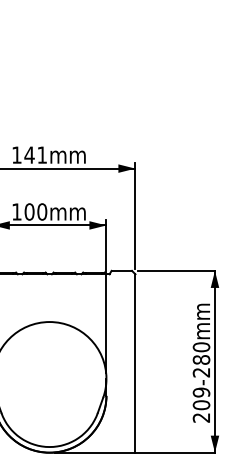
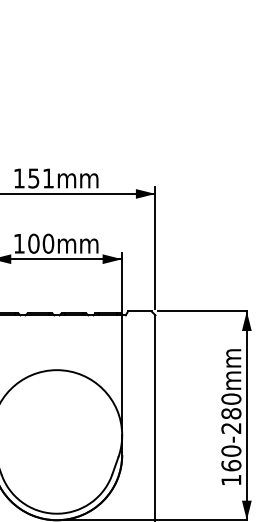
text: (29, 155) -> (33, 178), 141mm -> 151mm
text: (201, 405) -> (231, 465), 209-280mm -> 160-280mm

